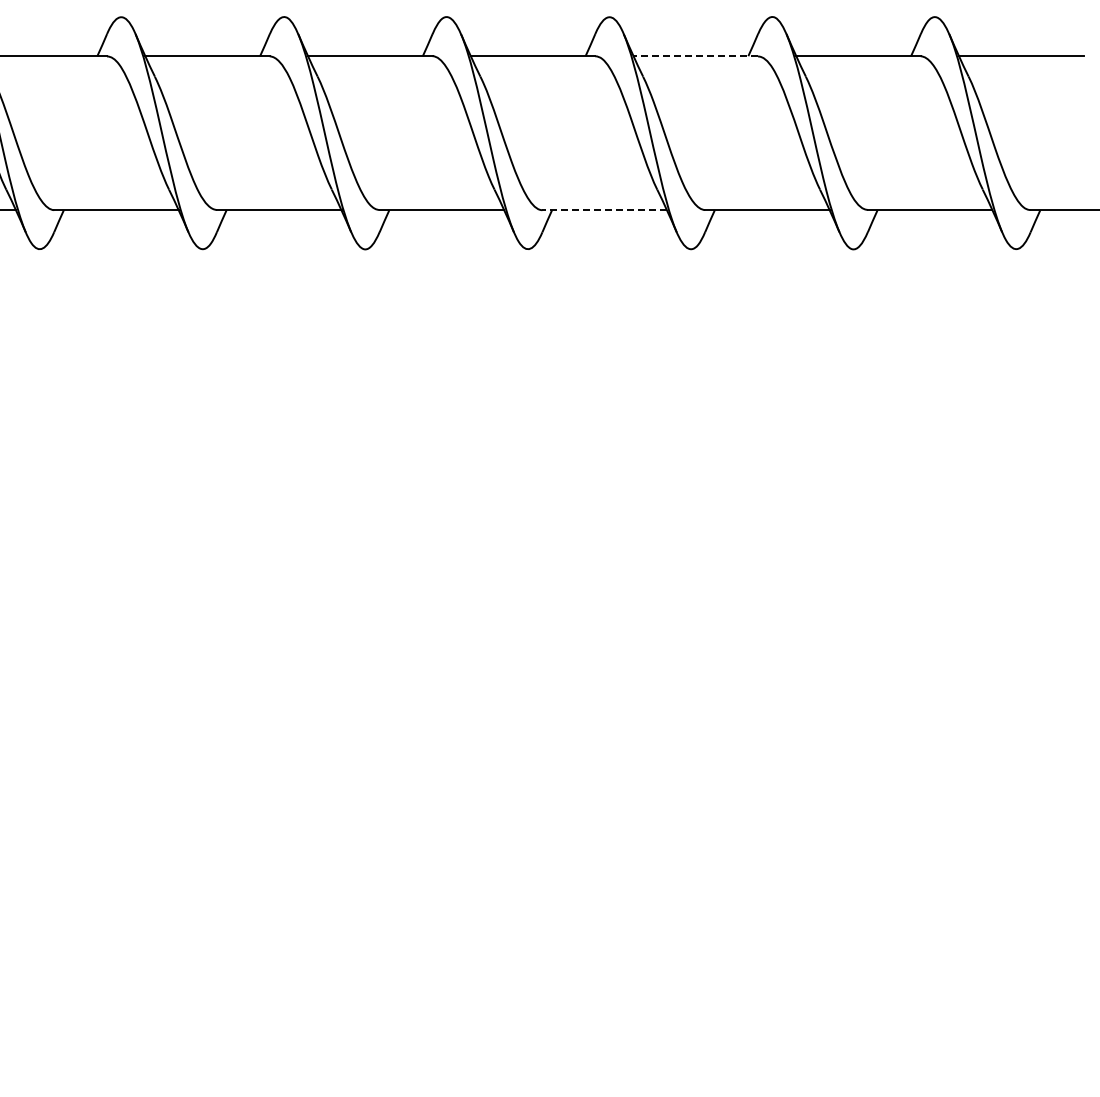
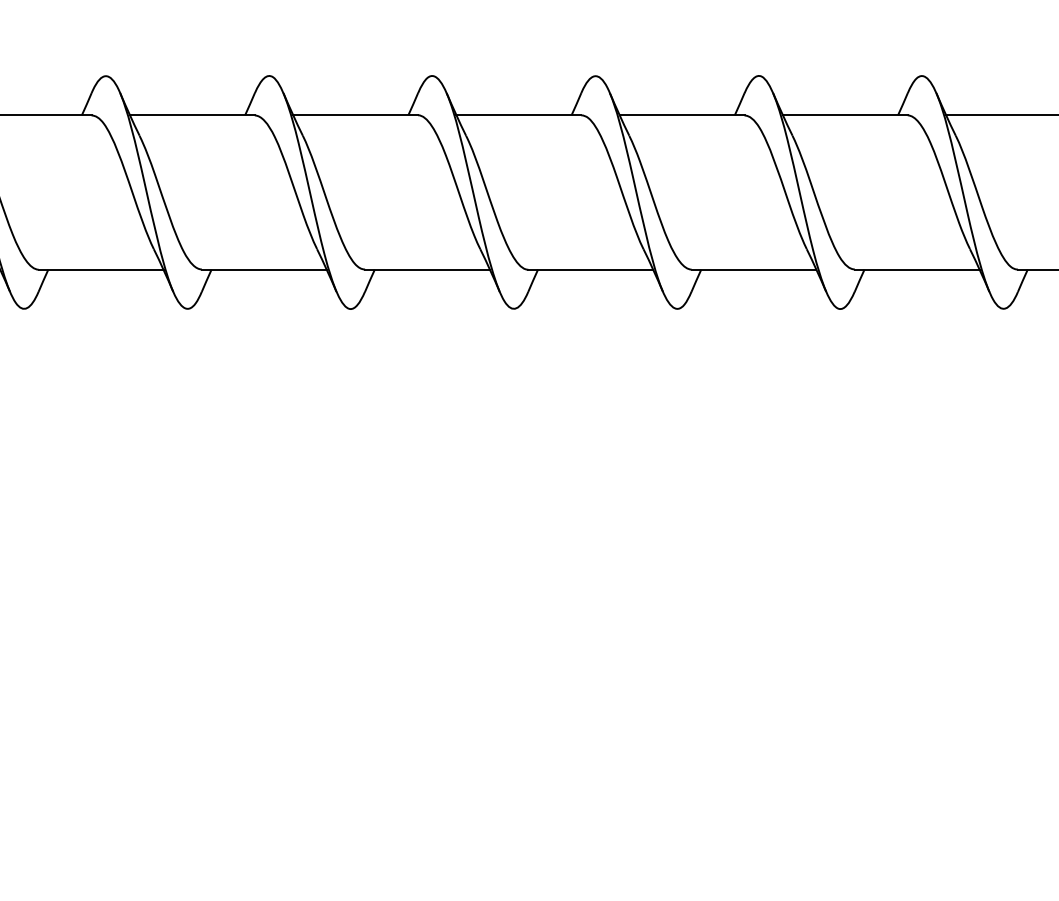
line: (695, 56) -> (681, 115), dashed -> solid
line: (604, 210) -> (590, 270), dashed -> solid

